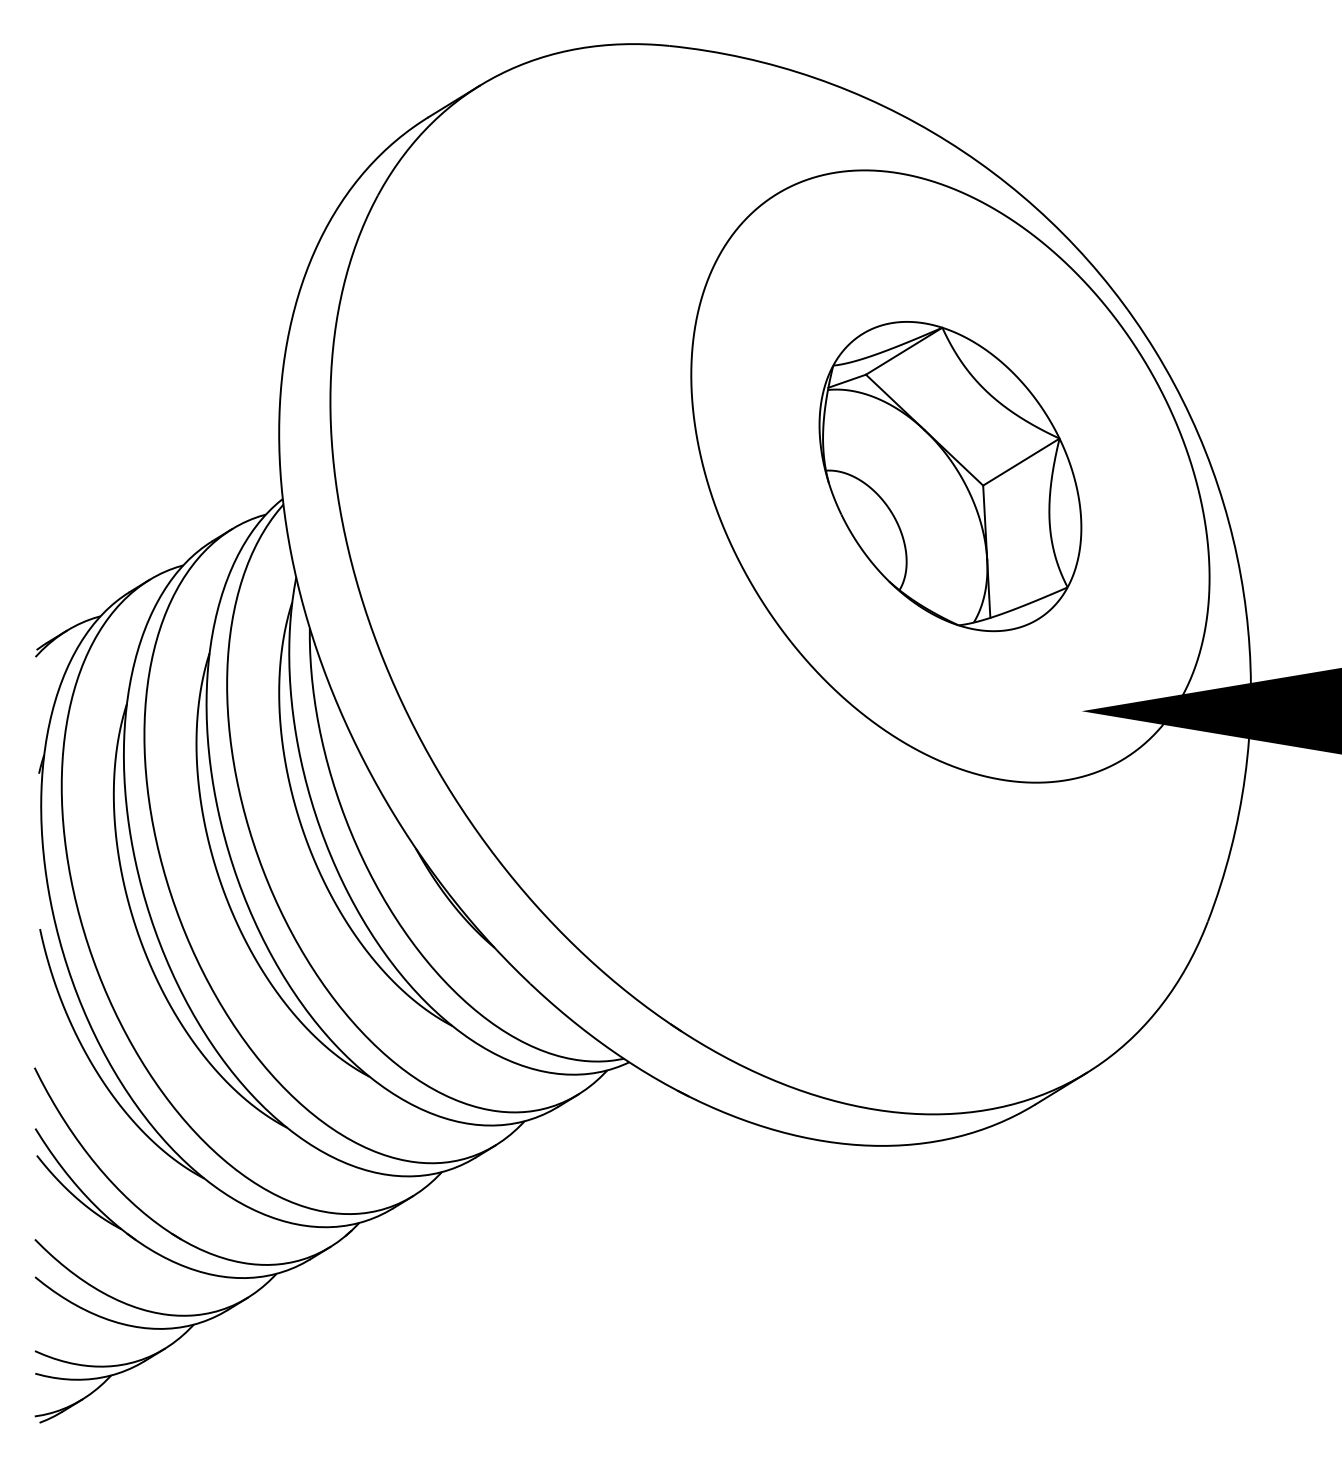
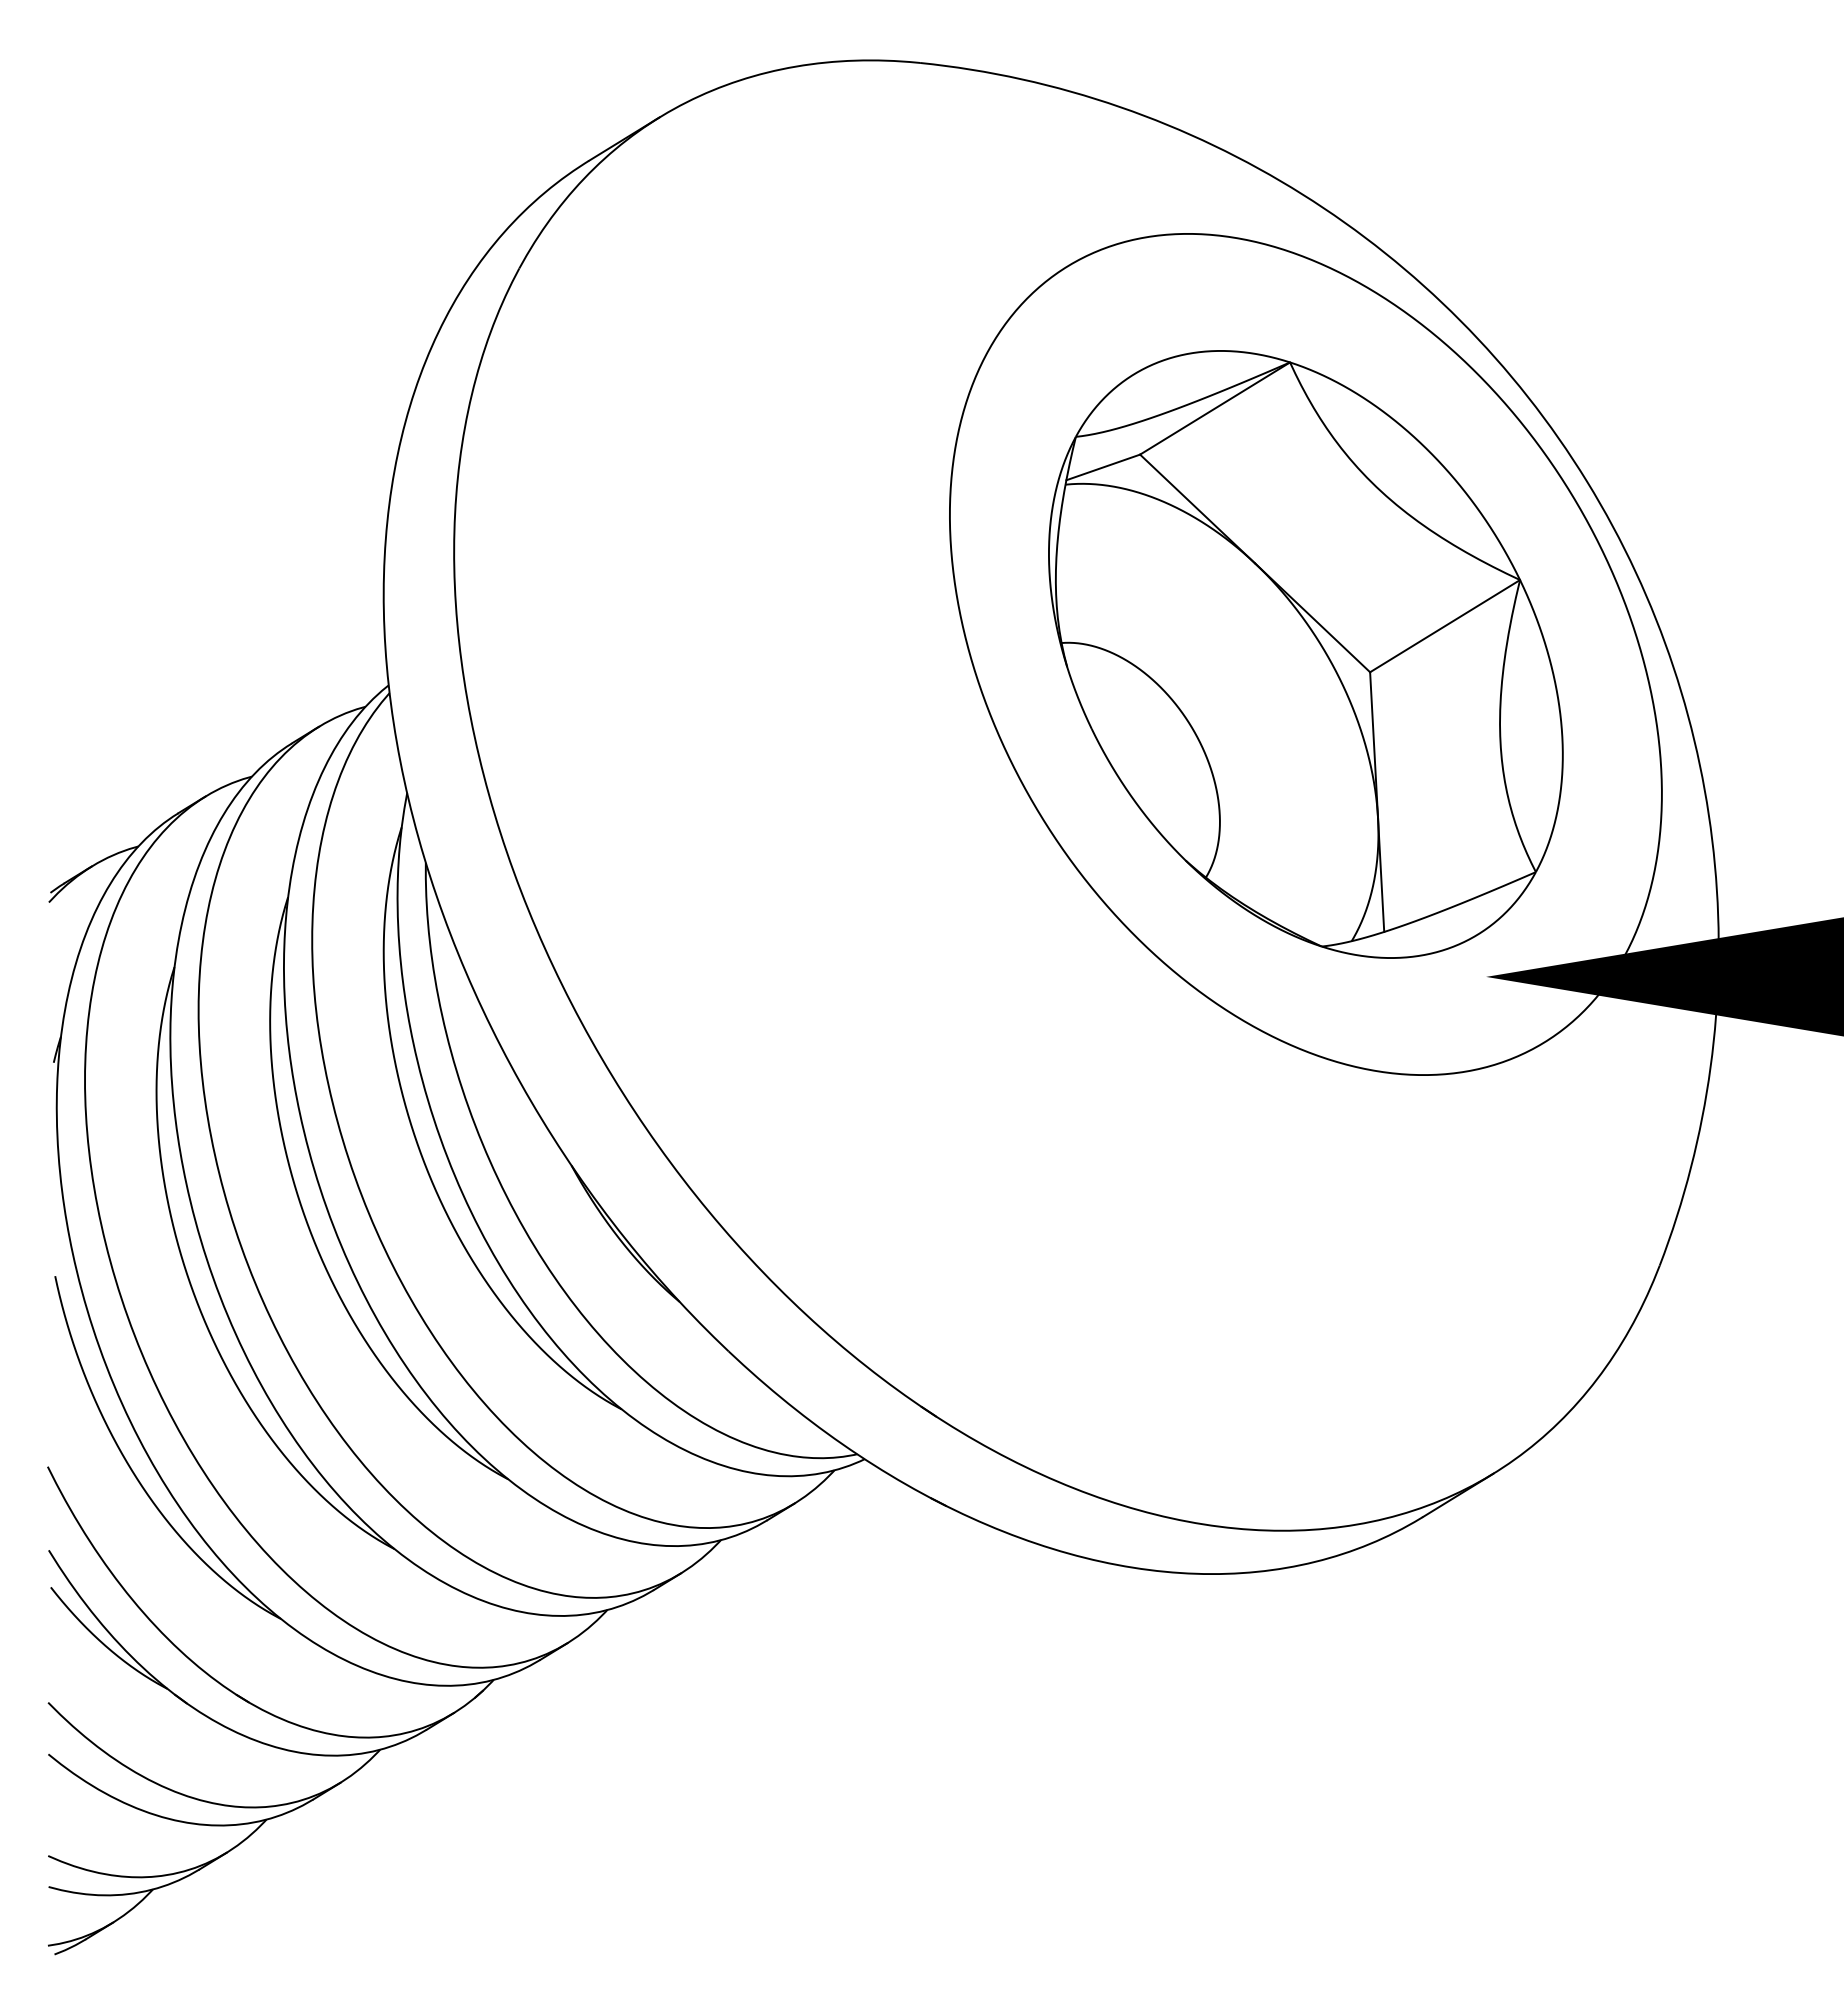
part: (950, 476) -> (1305, 654), size x1.43

